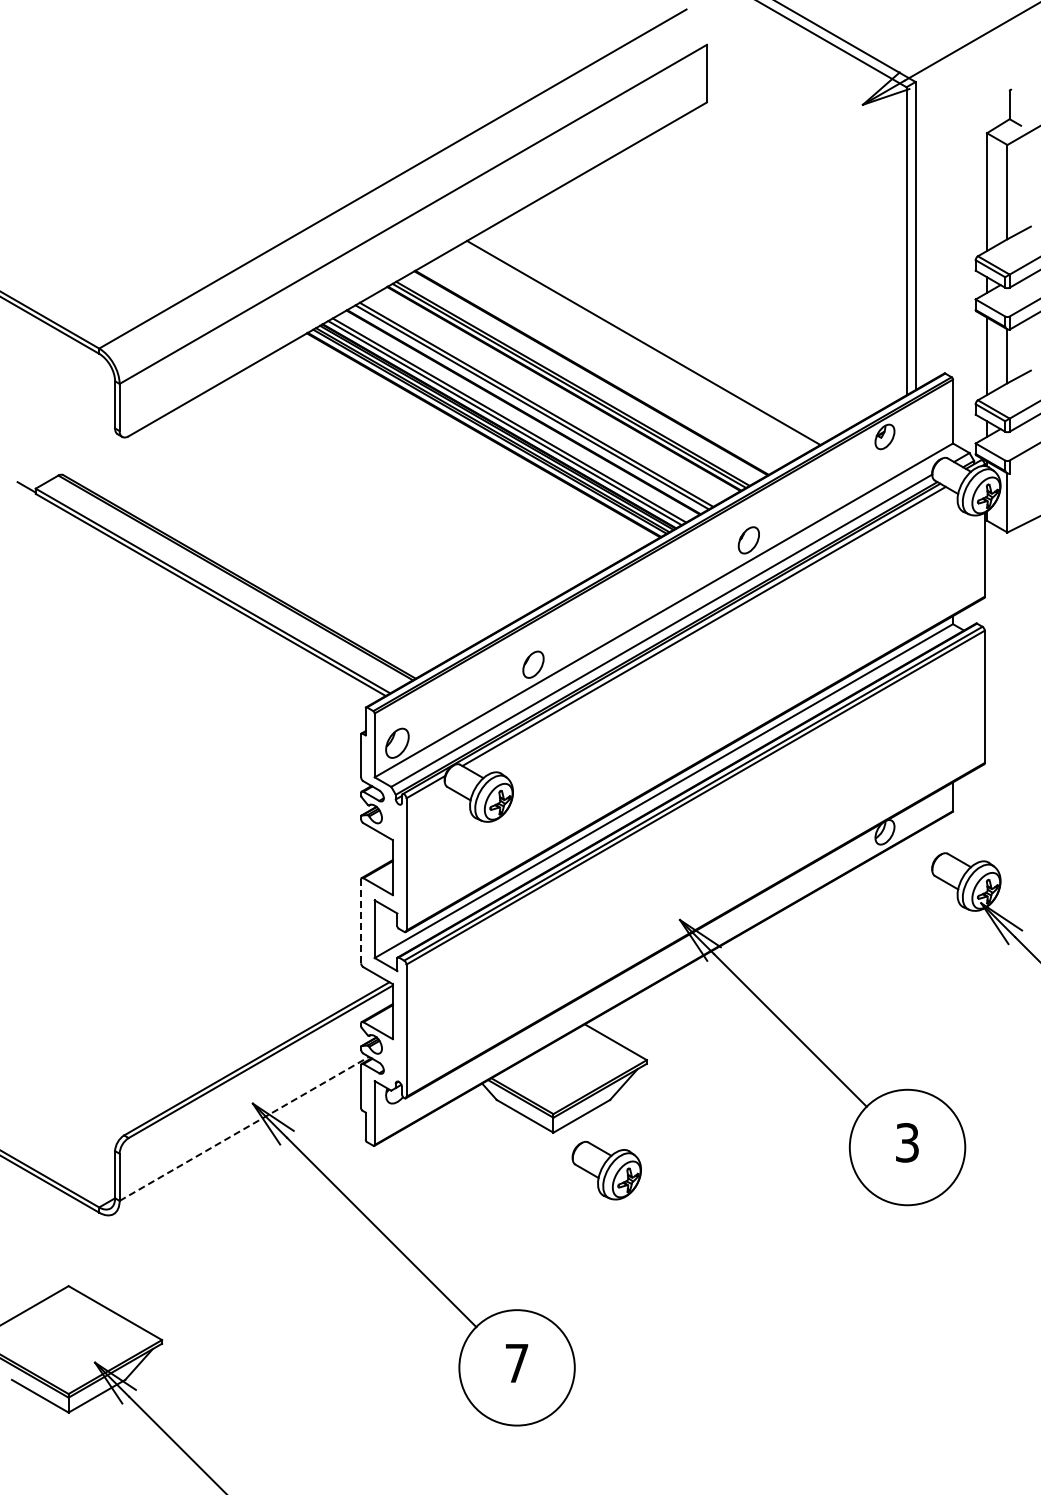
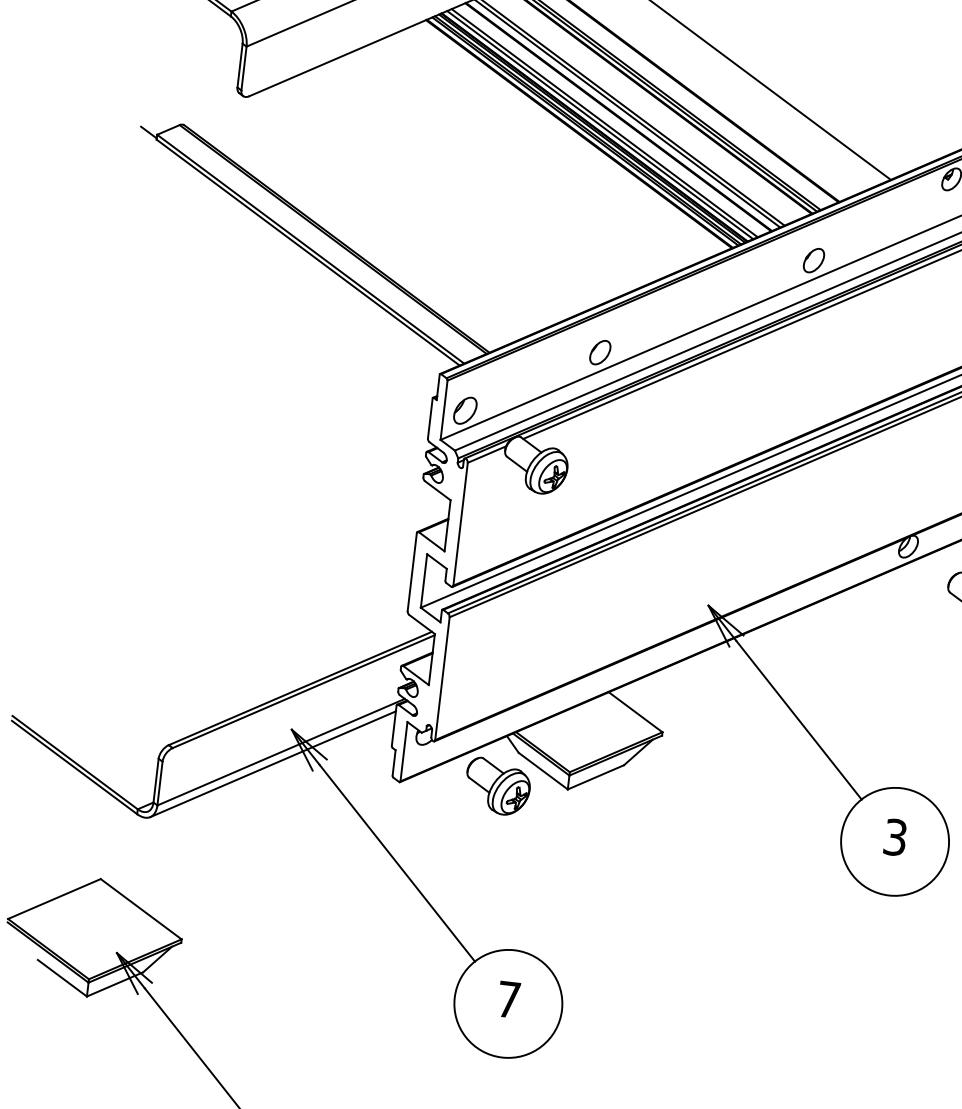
line: (361, 921) -> (412, 572), dashed -> solid
line: (244, 1128) -> (281, 751), dashed -> solid
line: (237, 1142) -> (273, 764), added
part: (606, 1170) -> (497, 786), moved

